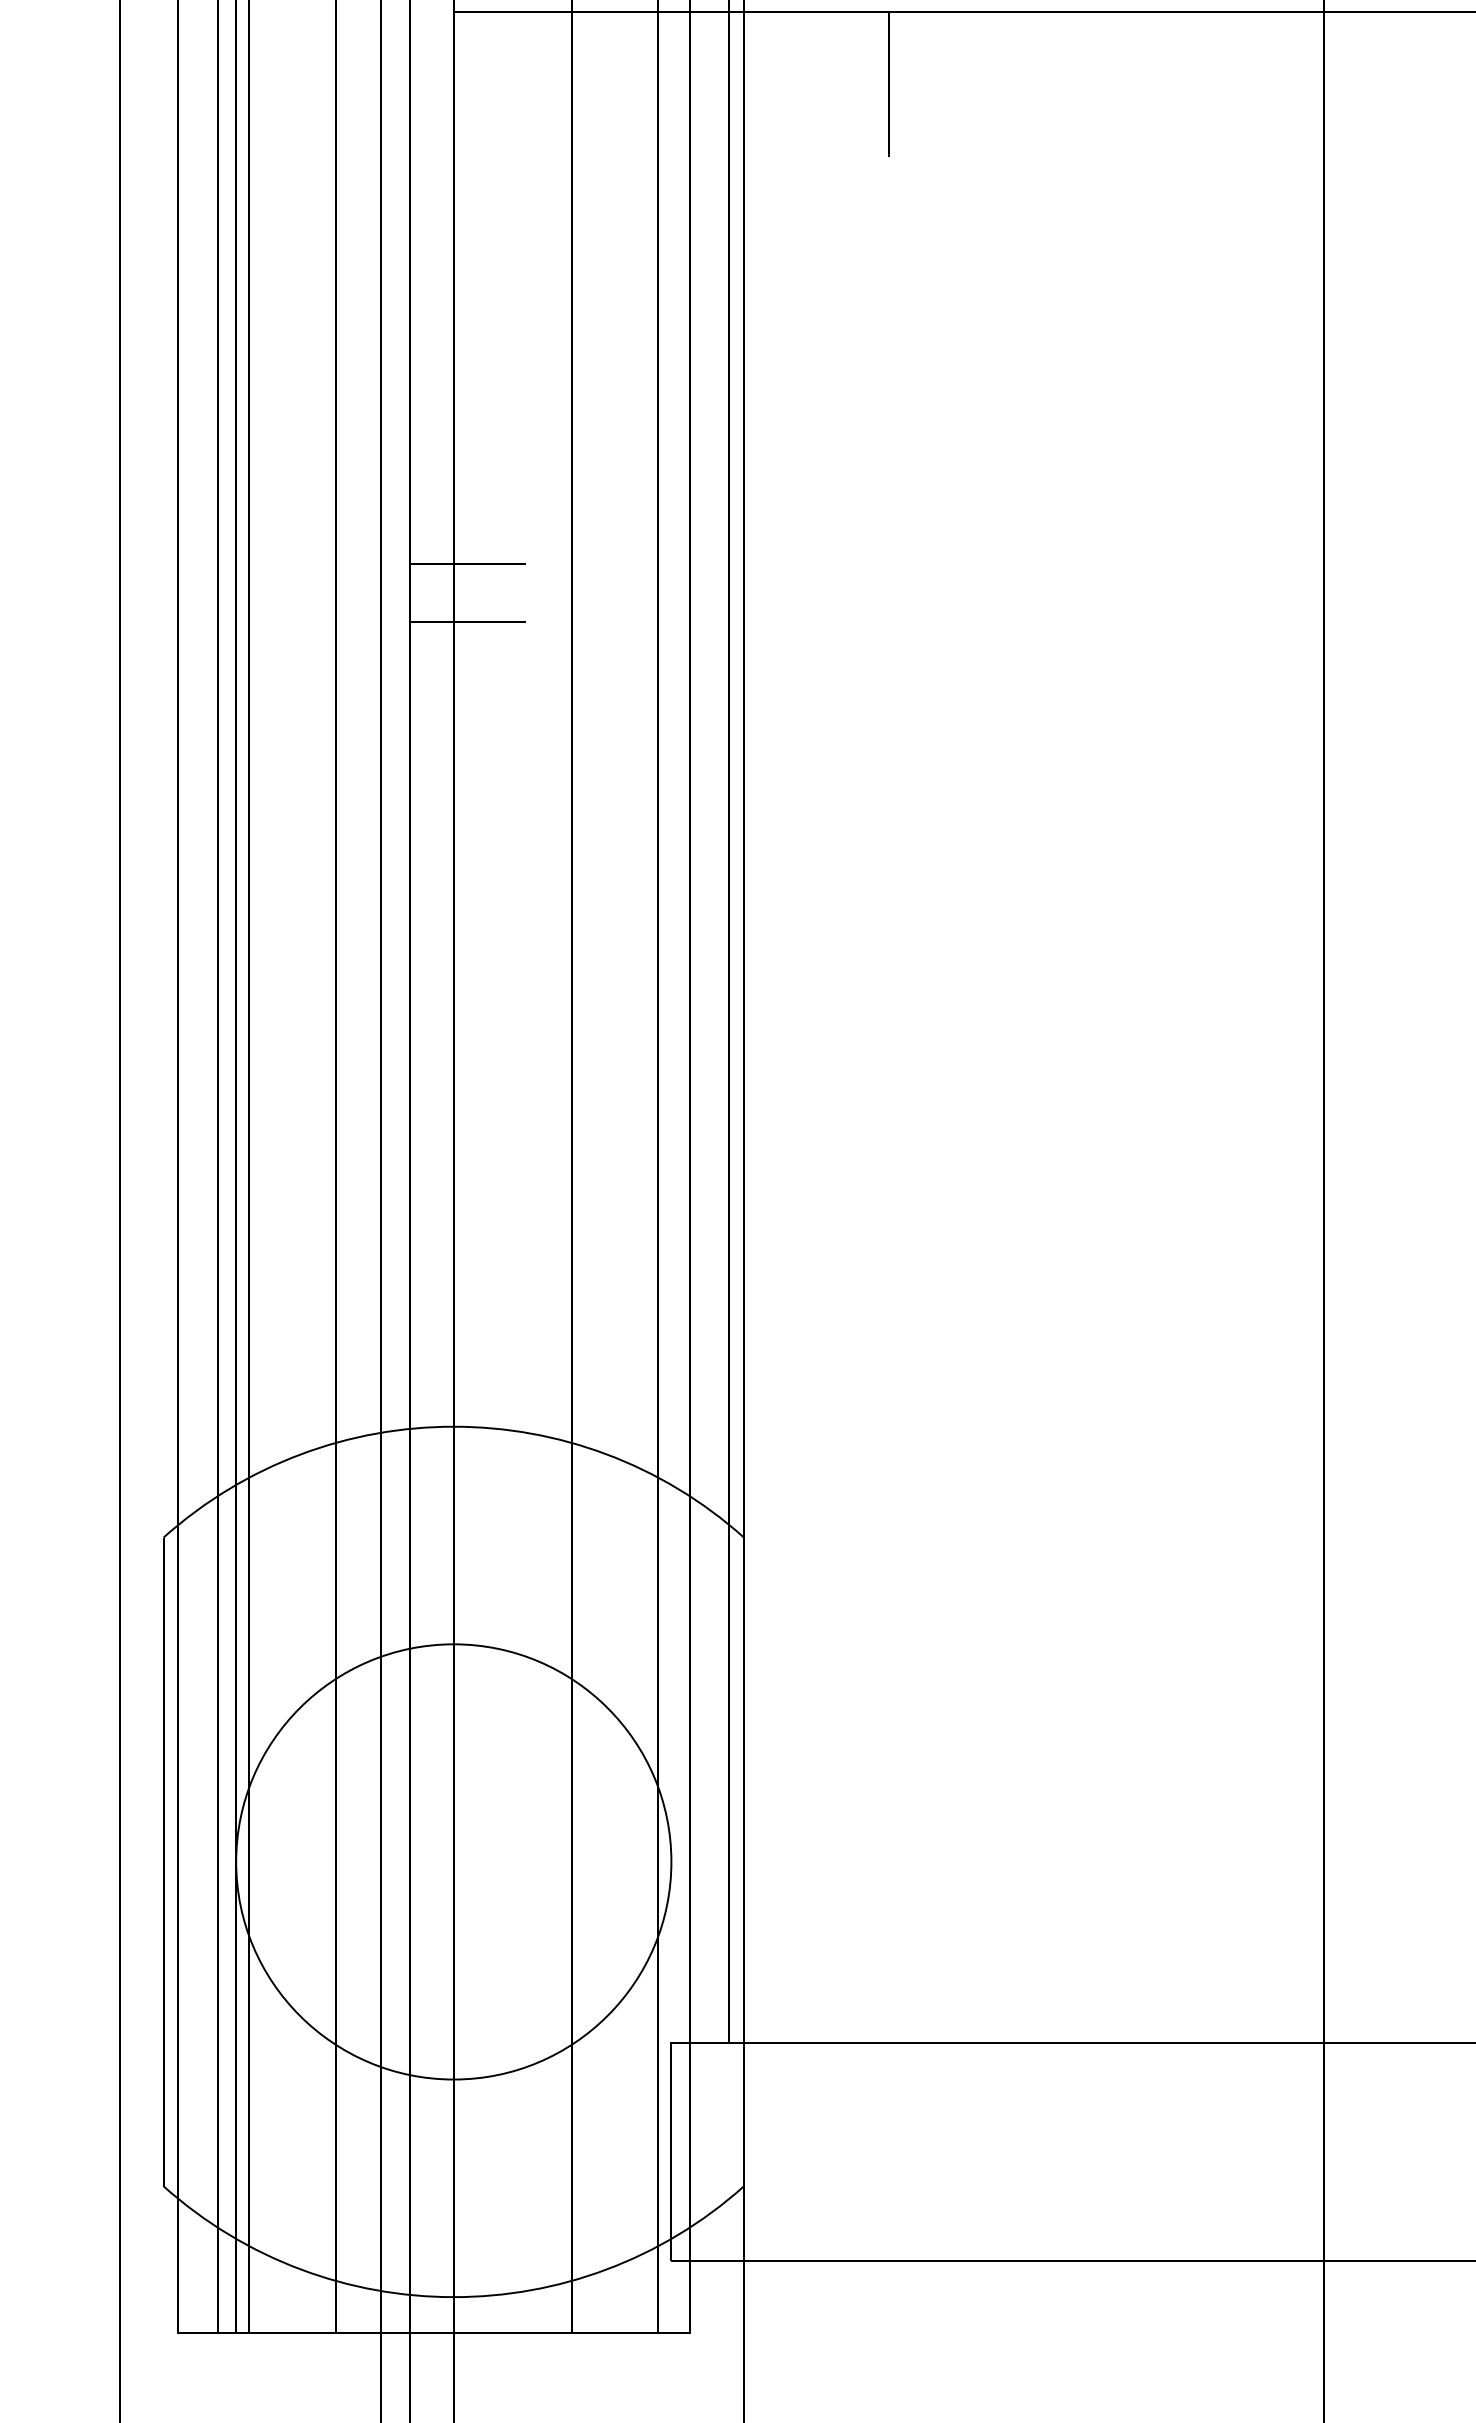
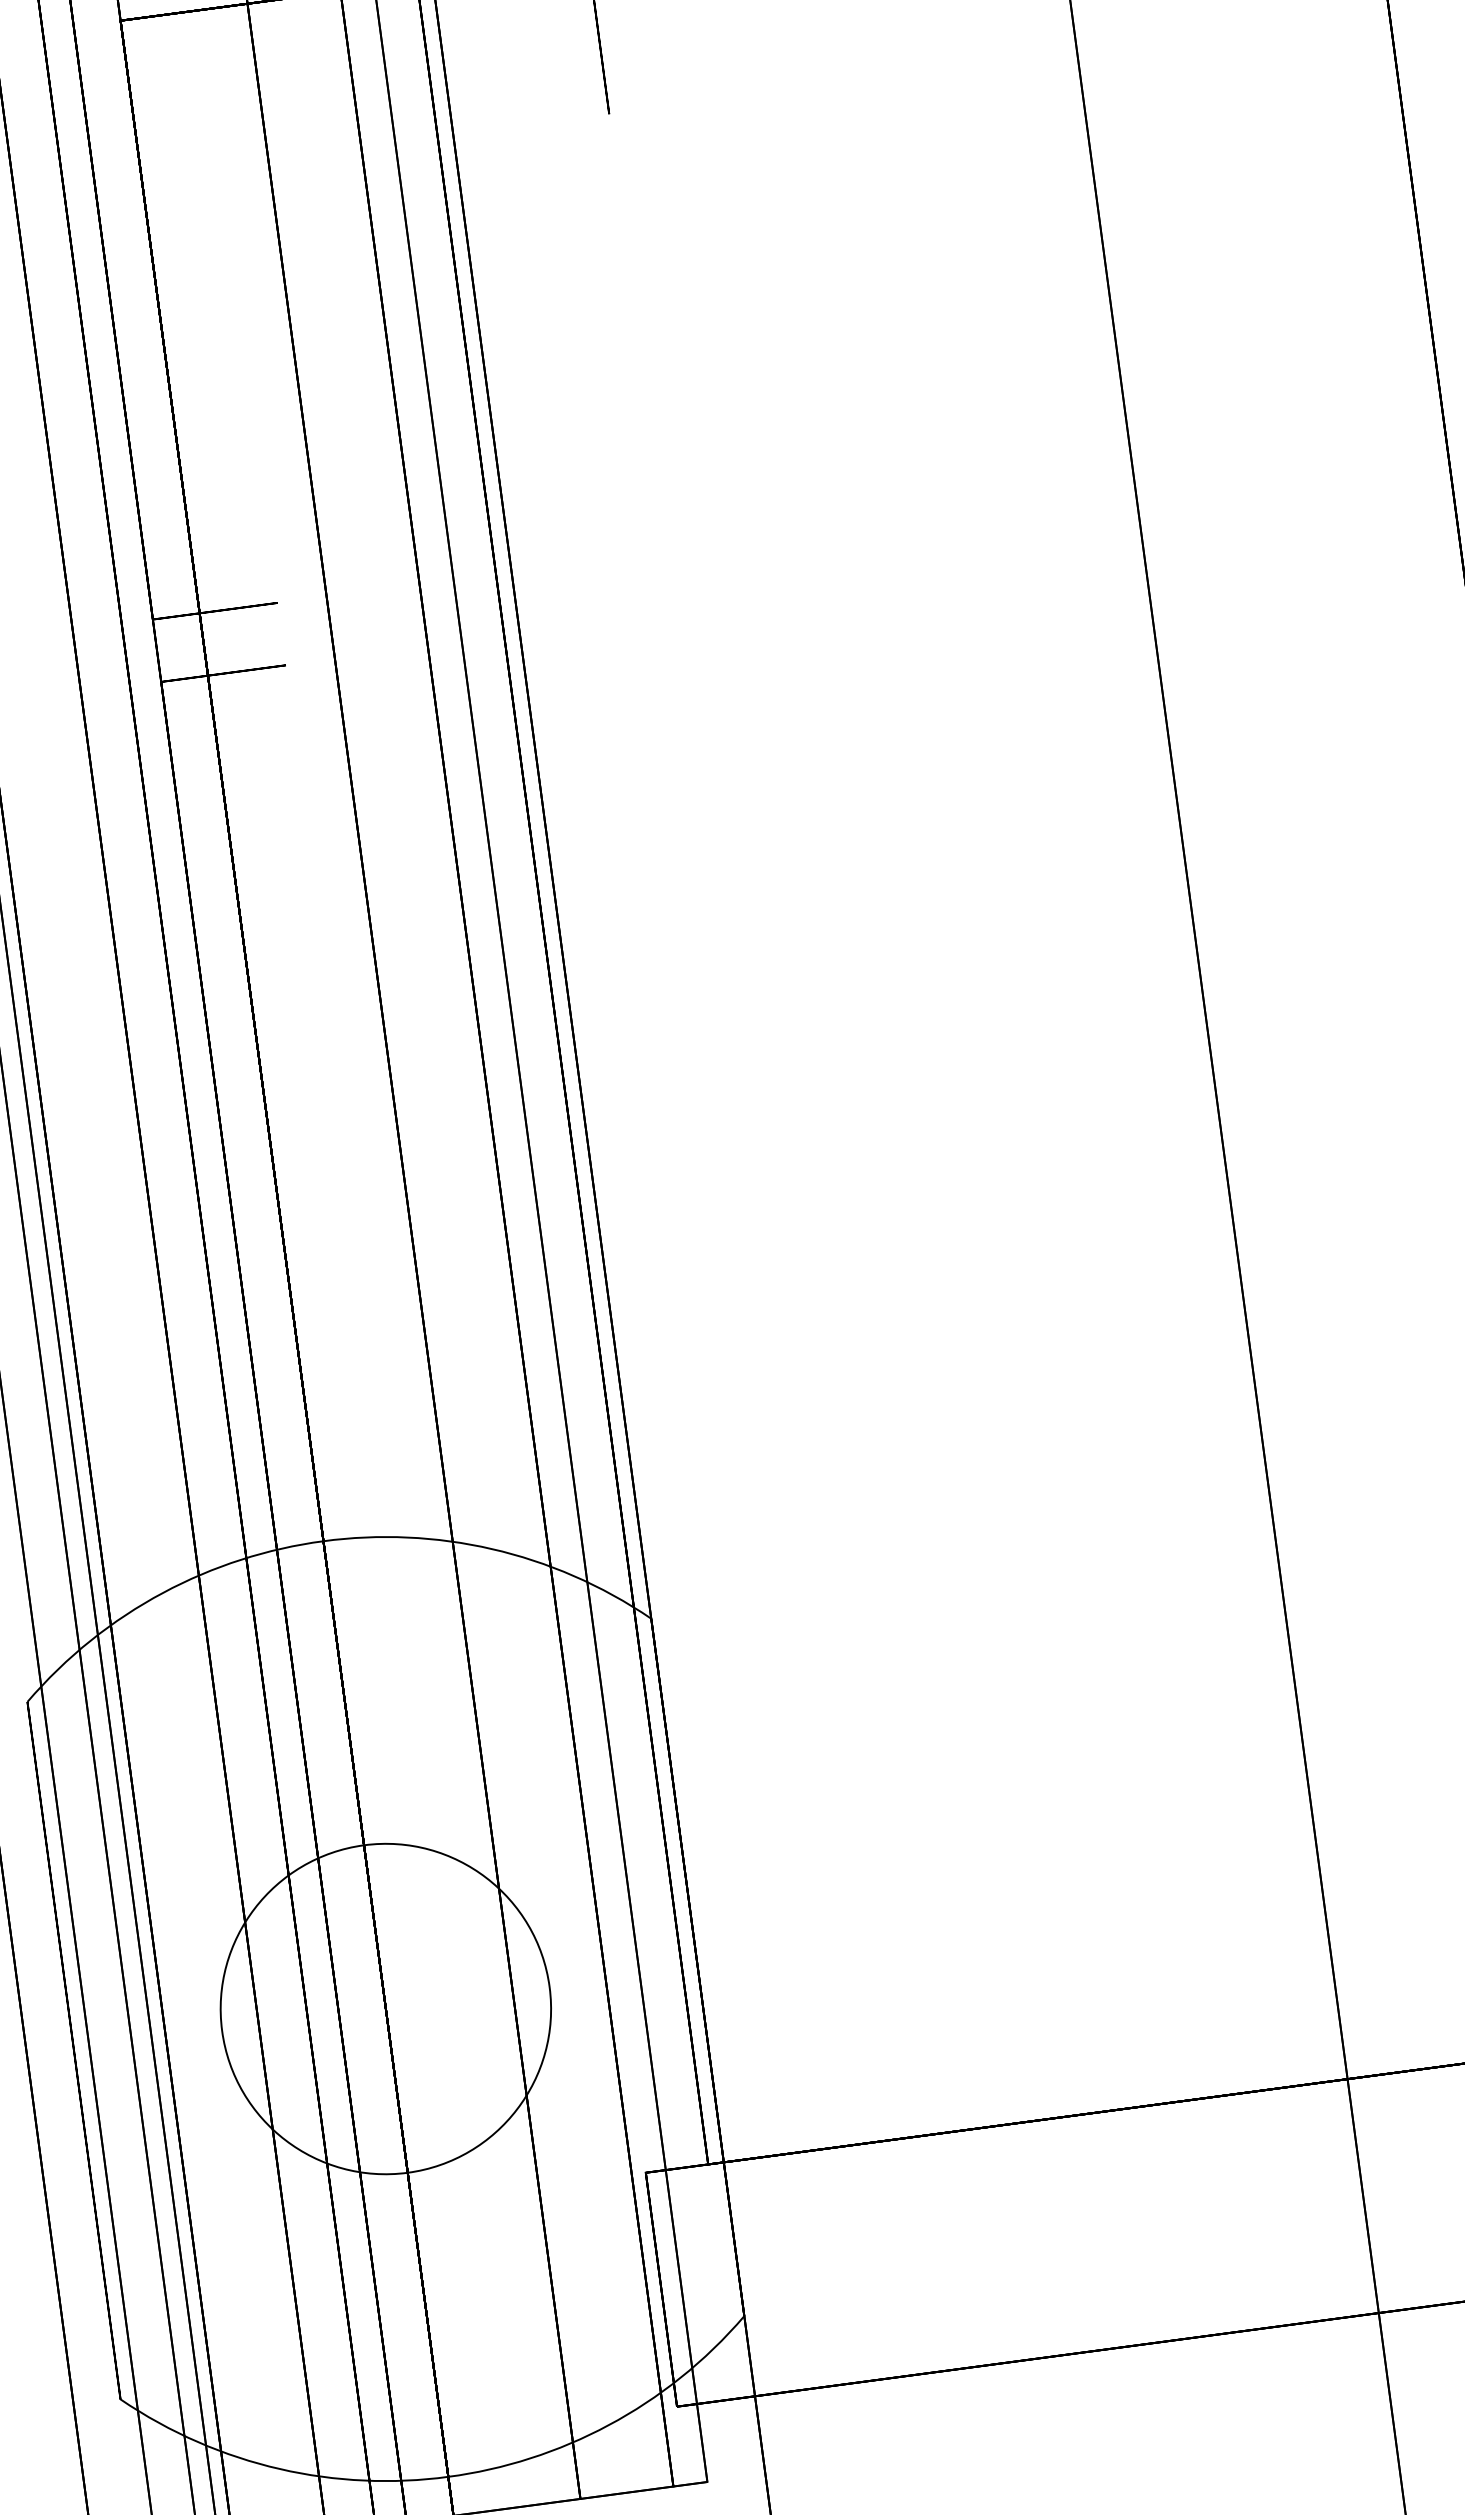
circle: (453, 1861) -> (385, 2008), size x0.7

